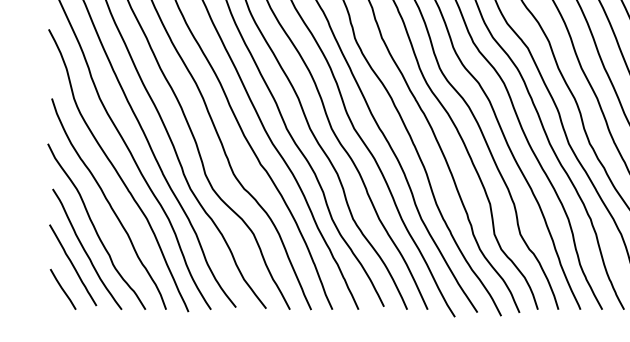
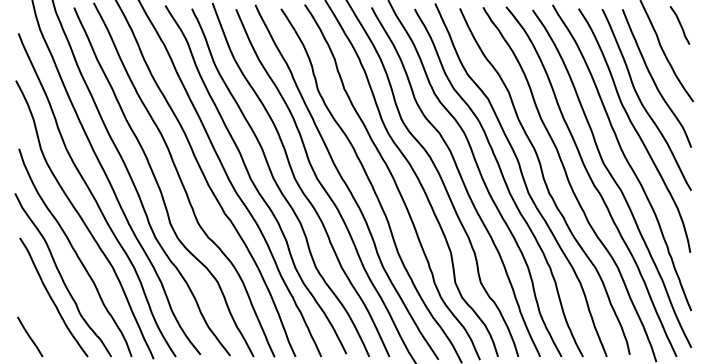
line: (72, 264) -> (39, 312), removed

